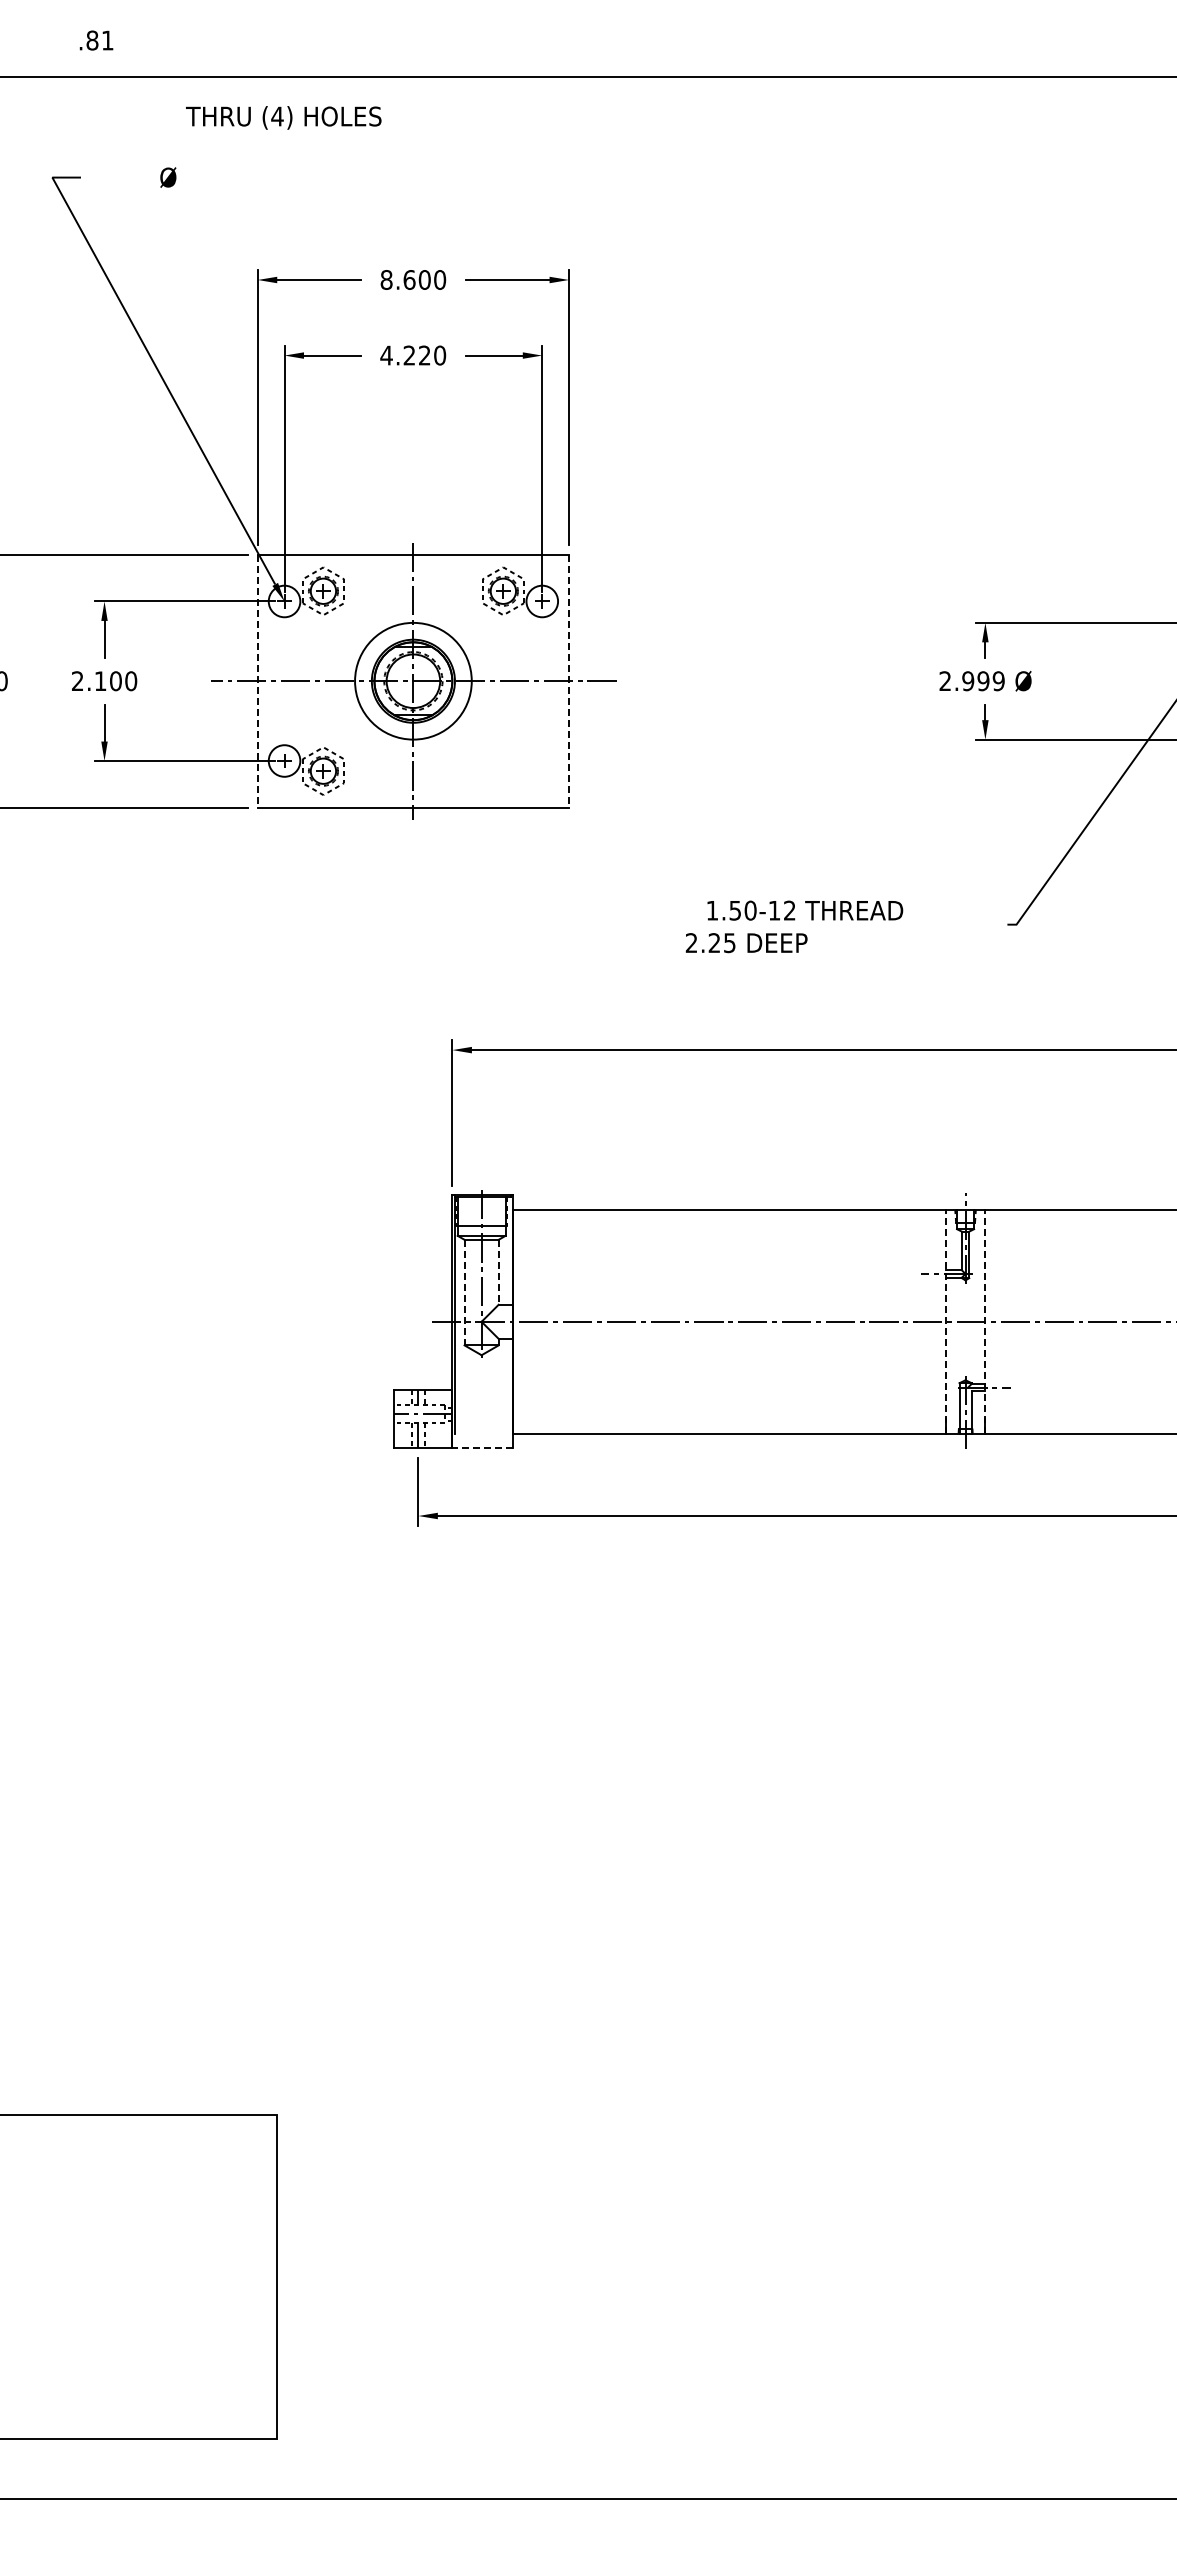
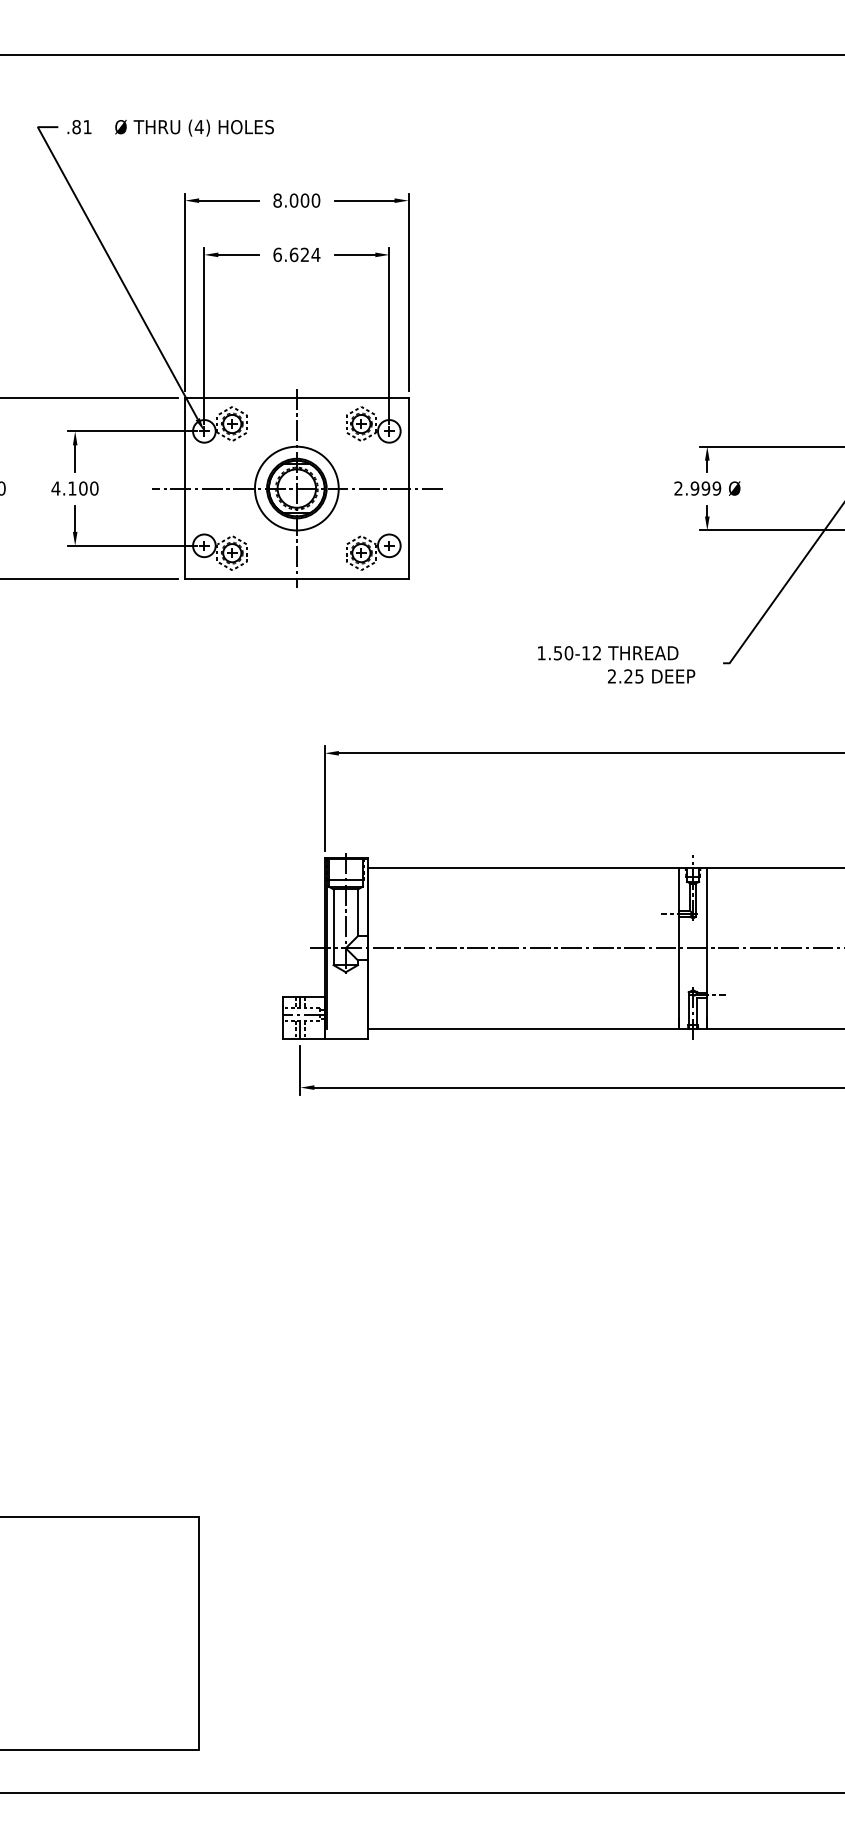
text: (96, 40) -> (79, 127), moved
text: (283, 117) -> (203, 127), moved
text: (409, 279) -> (294, 200), 8.600 -> 8.000
text: (413, 355) -> (296, 254), 4.220 -> 6.624
text: (77, 680) -> (55, 488), 2.100 -> 4.100
line: (257, 681) -> (184, 488), dashed -> solid
line: (569, 681) -> (408, 488), dashed -> solid
part: (520, 769) -> (373, 551), added
text: (805, 910) -> (608, 653), moved
text: (746, 943) -> (651, 676), moved
line: (498, 1272) -> (357, 912), dashed -> solid
line: (464, 1292) -> (333, 927), dashed -> solid
line: (946, 1321) -> (679, 948), dashed -> solid
line: (985, 1321) -> (707, 948), dashed -> solid
line: (482, 1448) -> (346, 1039), dashed -> solid

